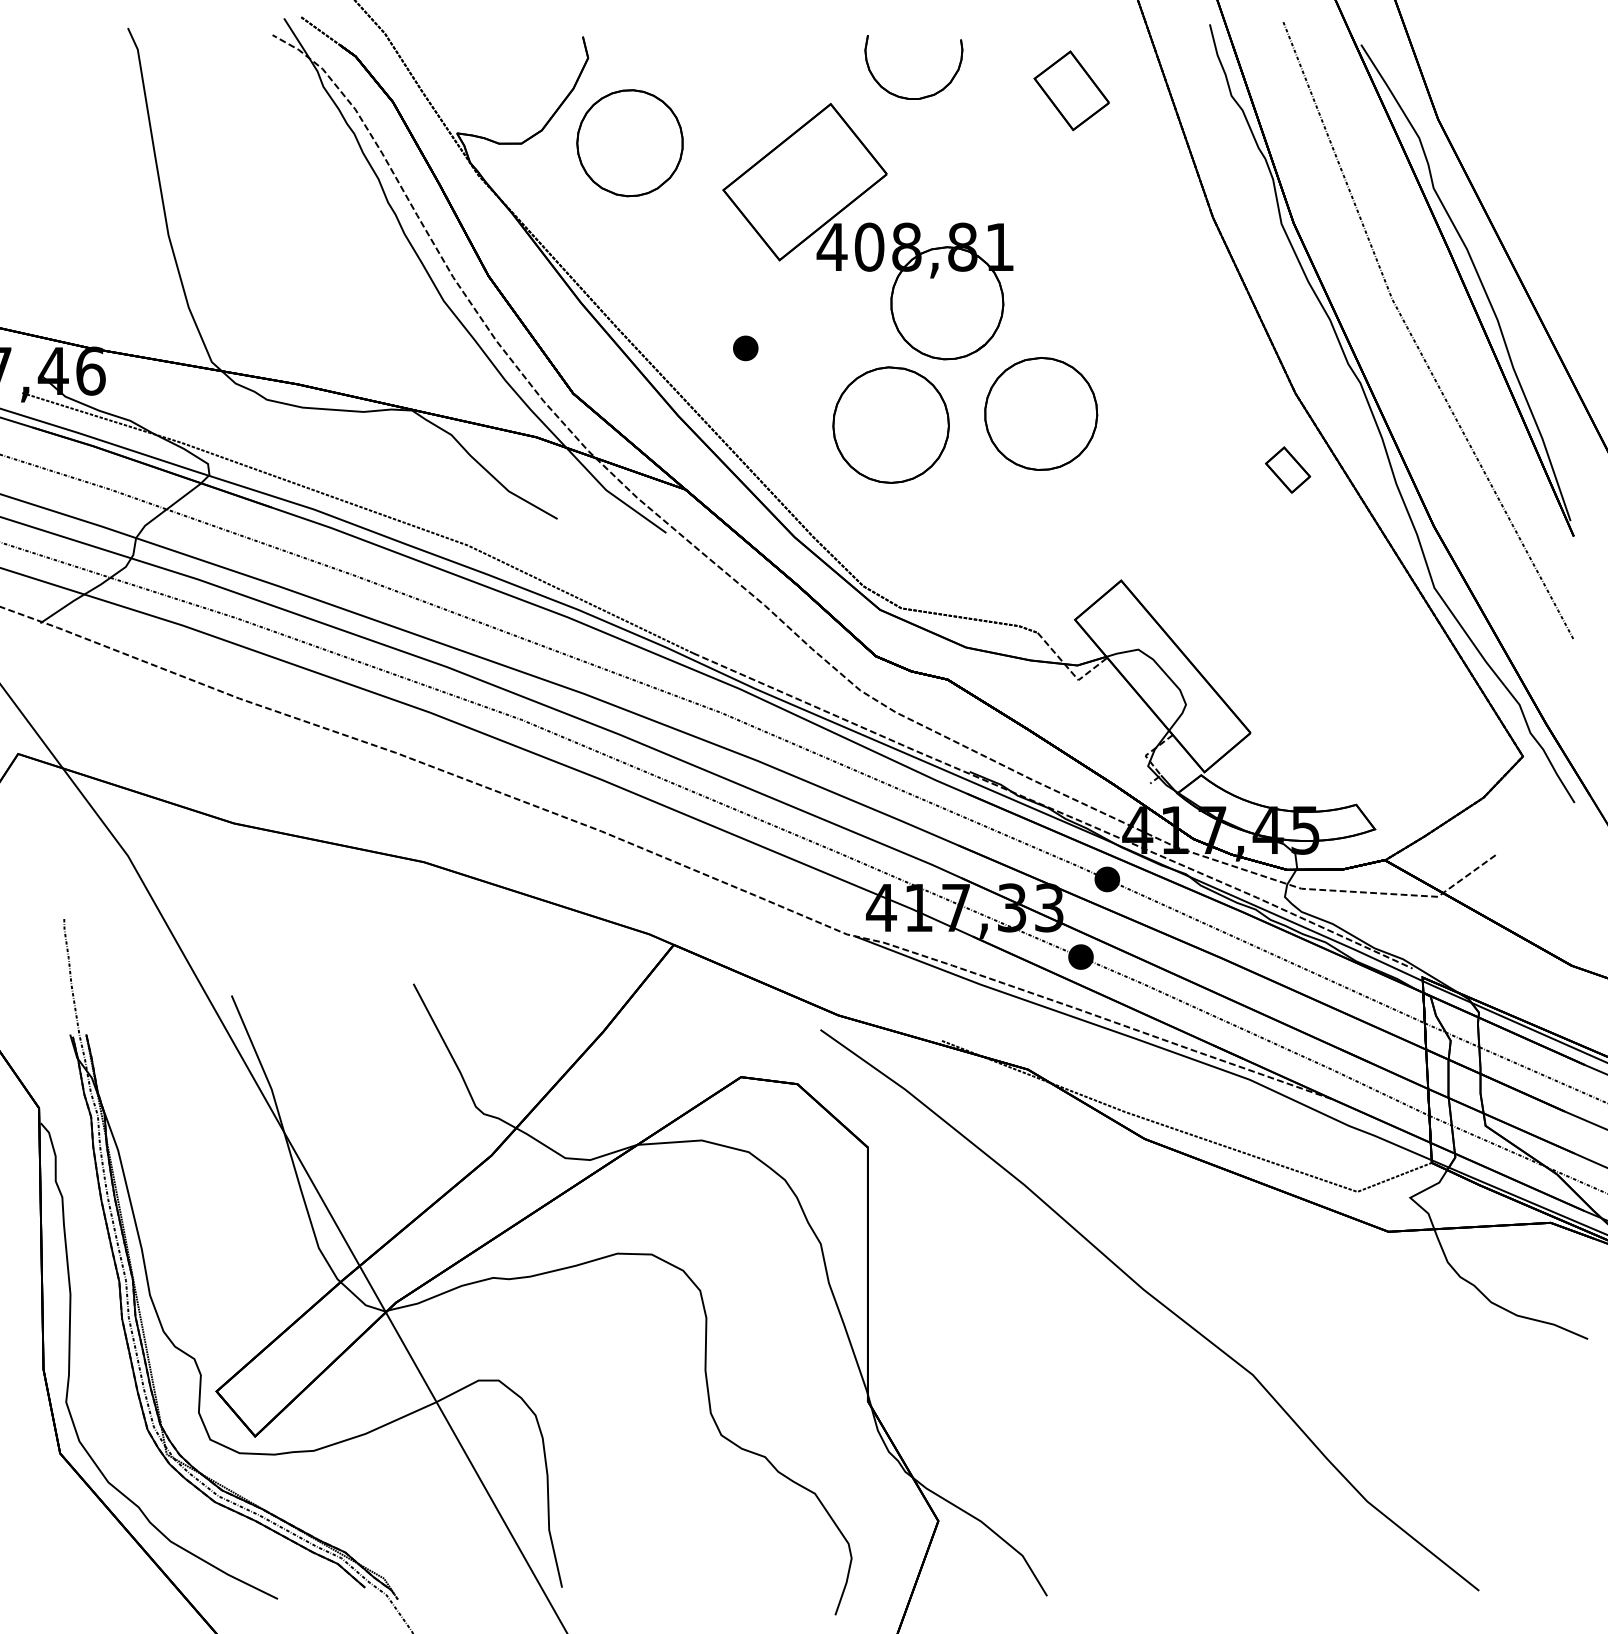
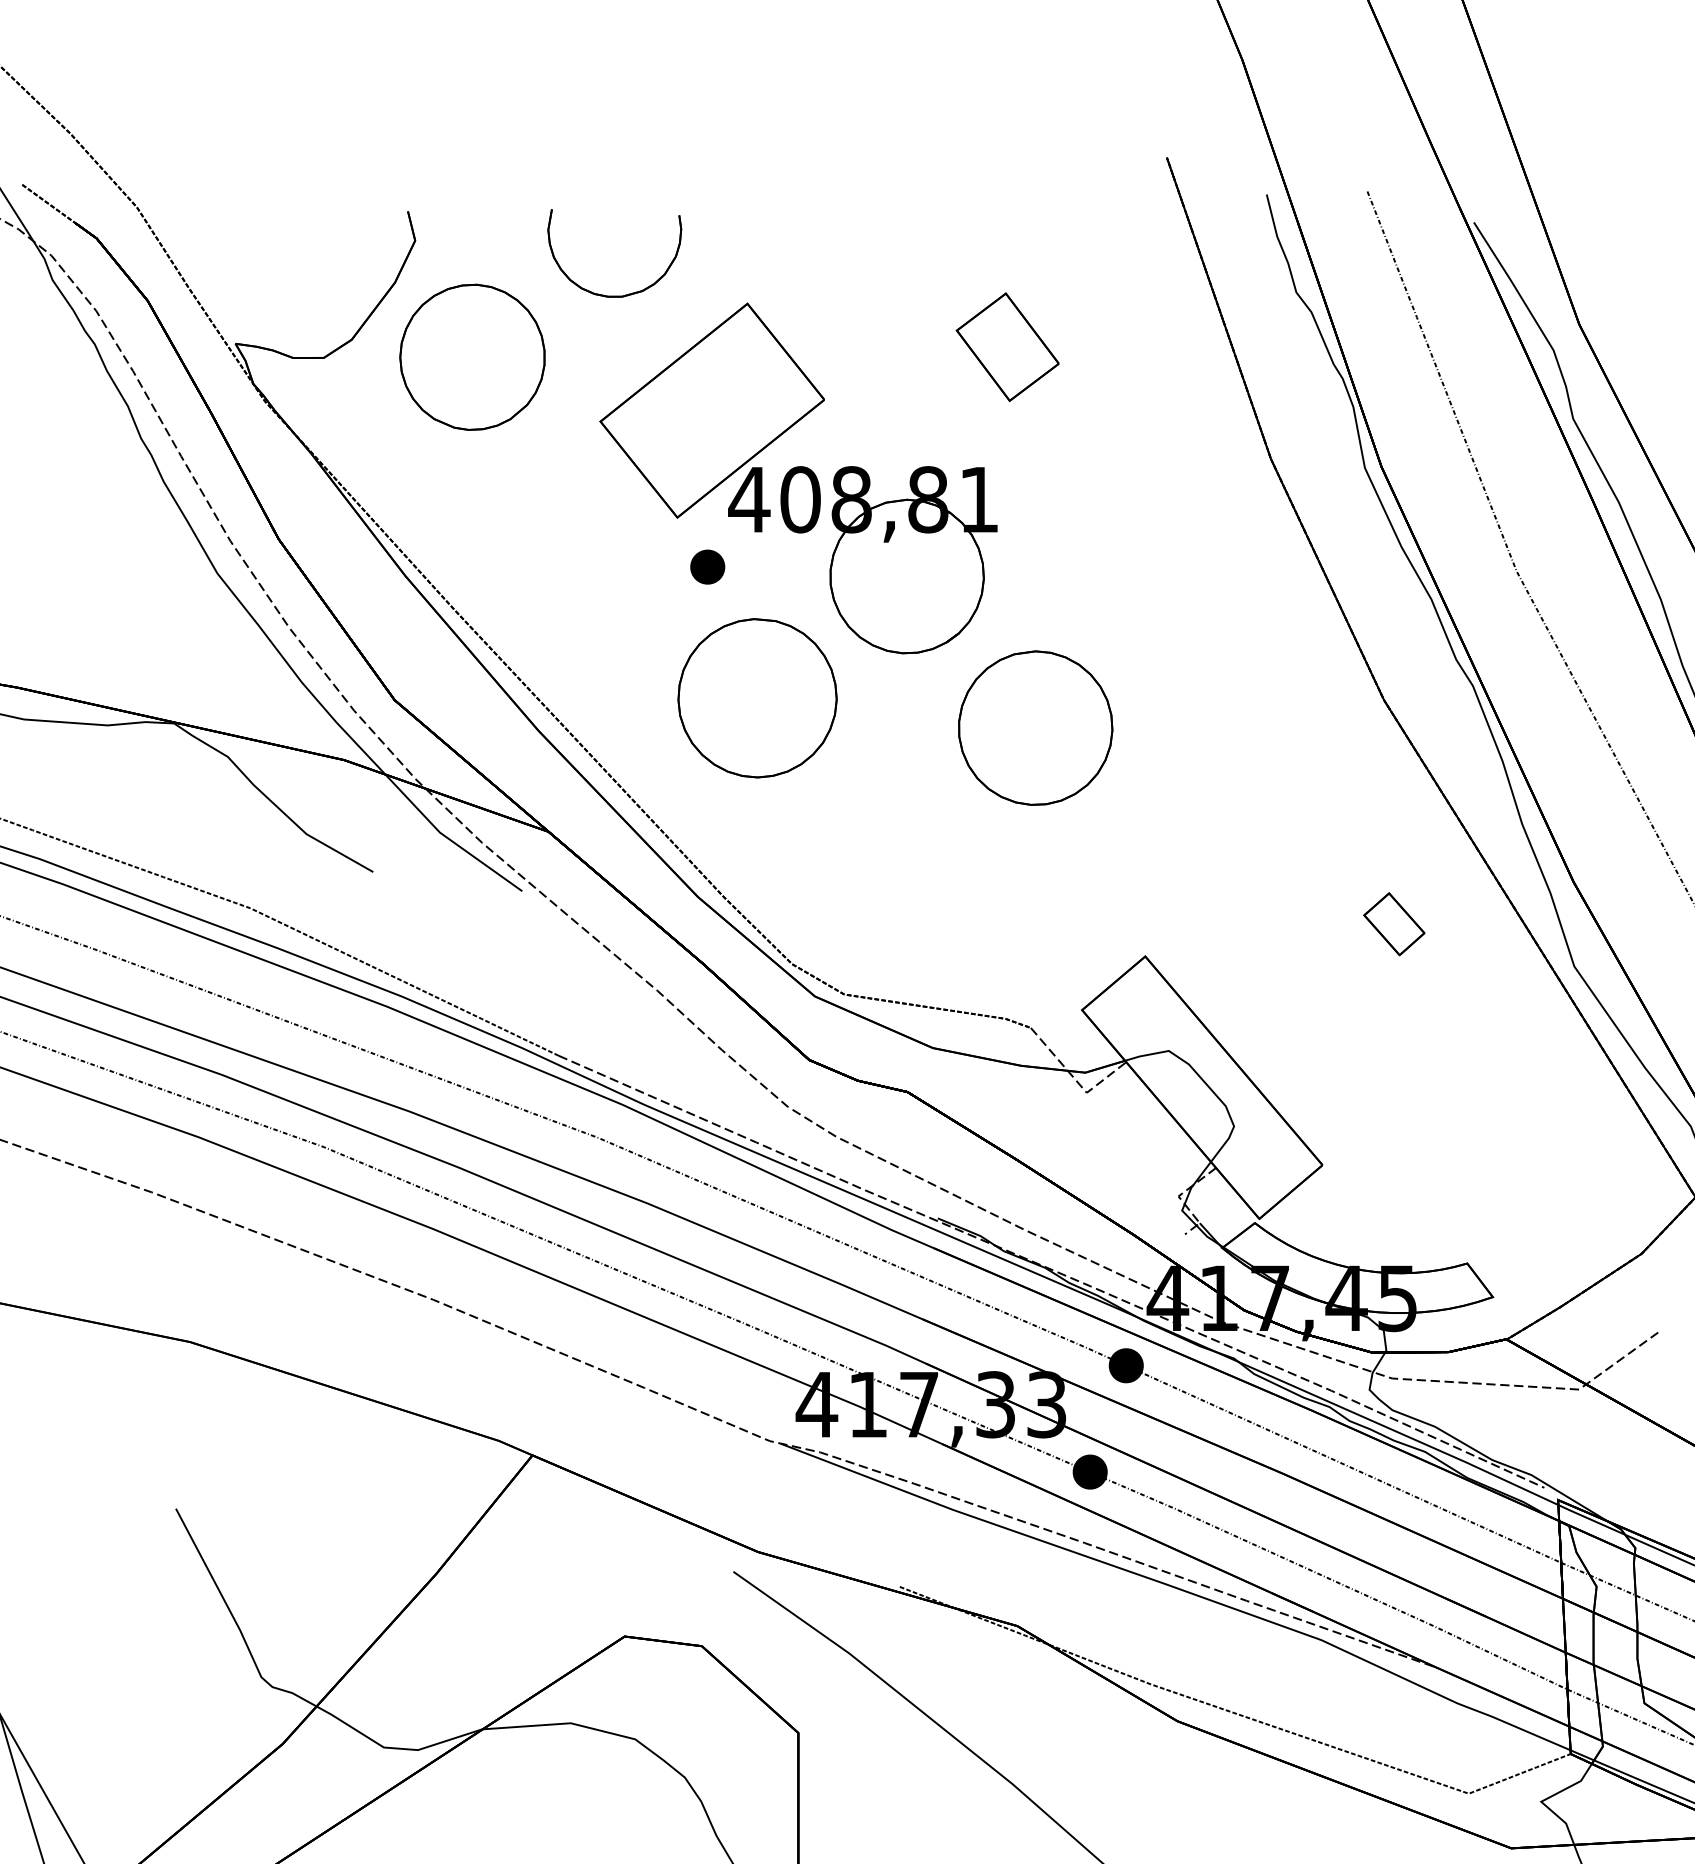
part: (1071, 90) -> (1007, 346), moved
part: (908, 97) -> (607, 294), moved
part: (745, 348) -> (707, 567), moved
part: (890, 424) -> (756, 697), moved
part: (1288, 469) -> (1394, 923), moved

